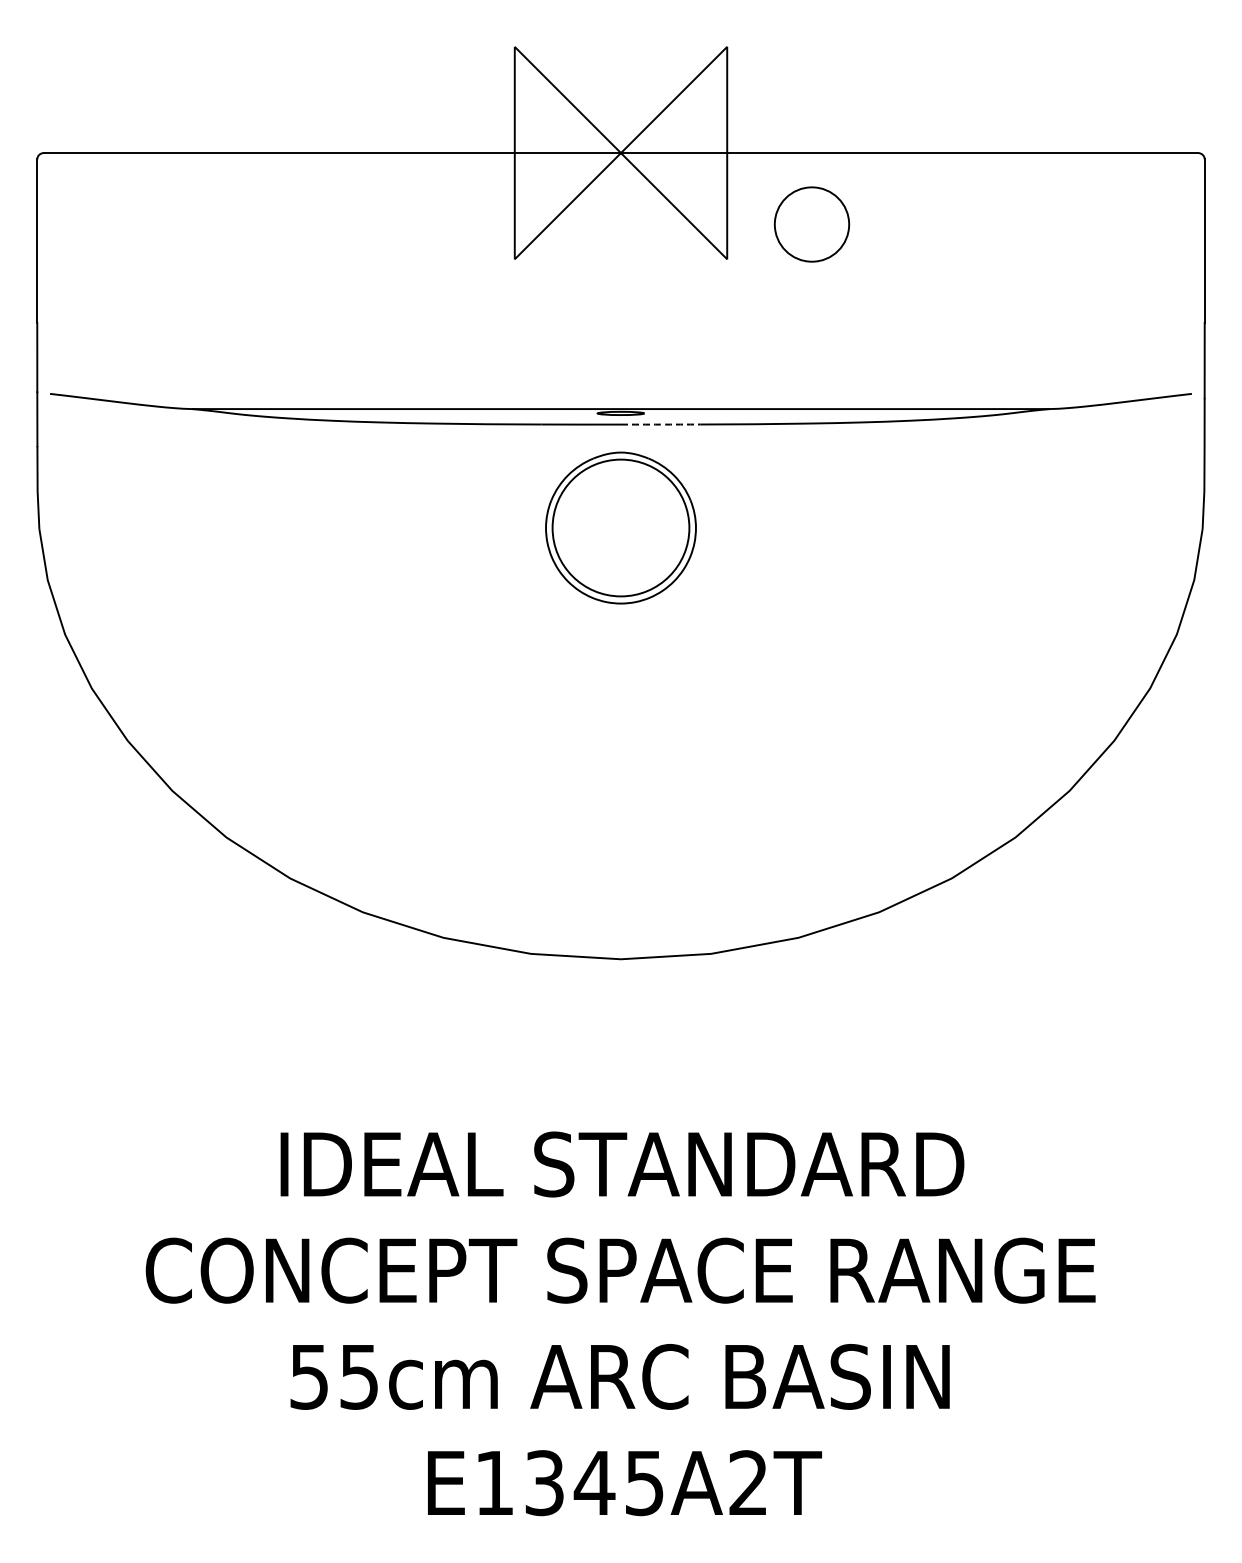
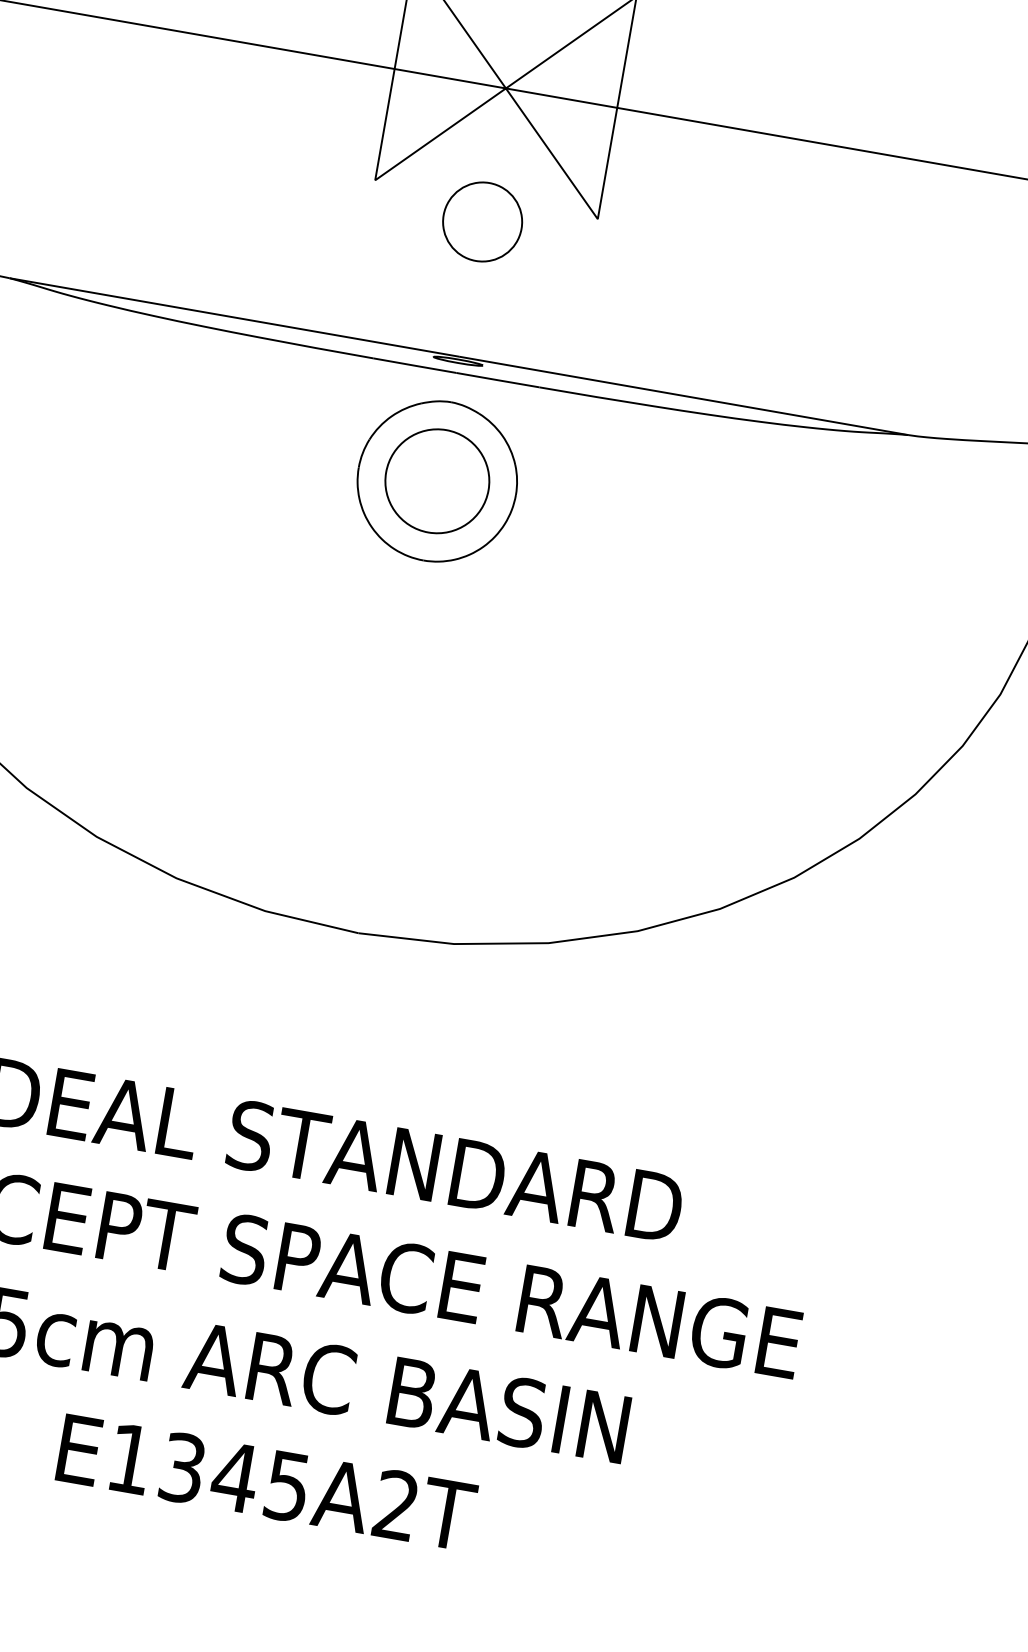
circle: (811, 224) -> (482, 221), moved
arc: (660, 424) -> (497, 380), dashed -> solid
circle: (620, 527) -> (436, 480), size x0.71

